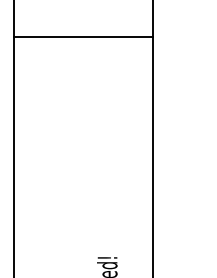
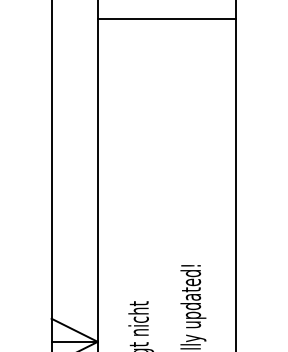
line: (83, 36) -> (166, 18), moved

